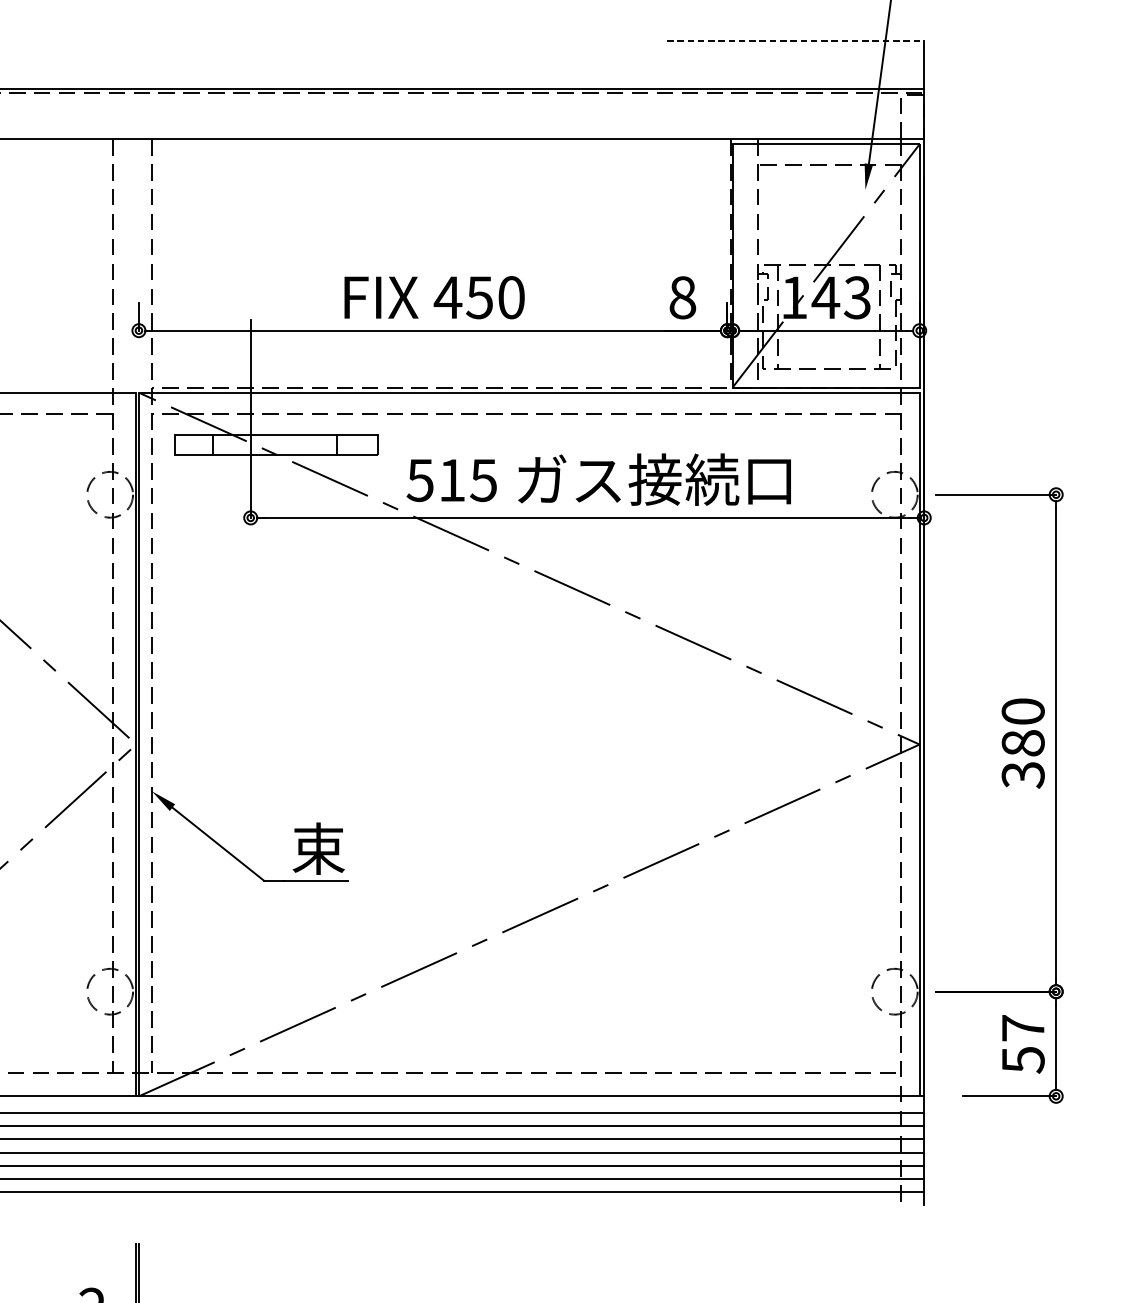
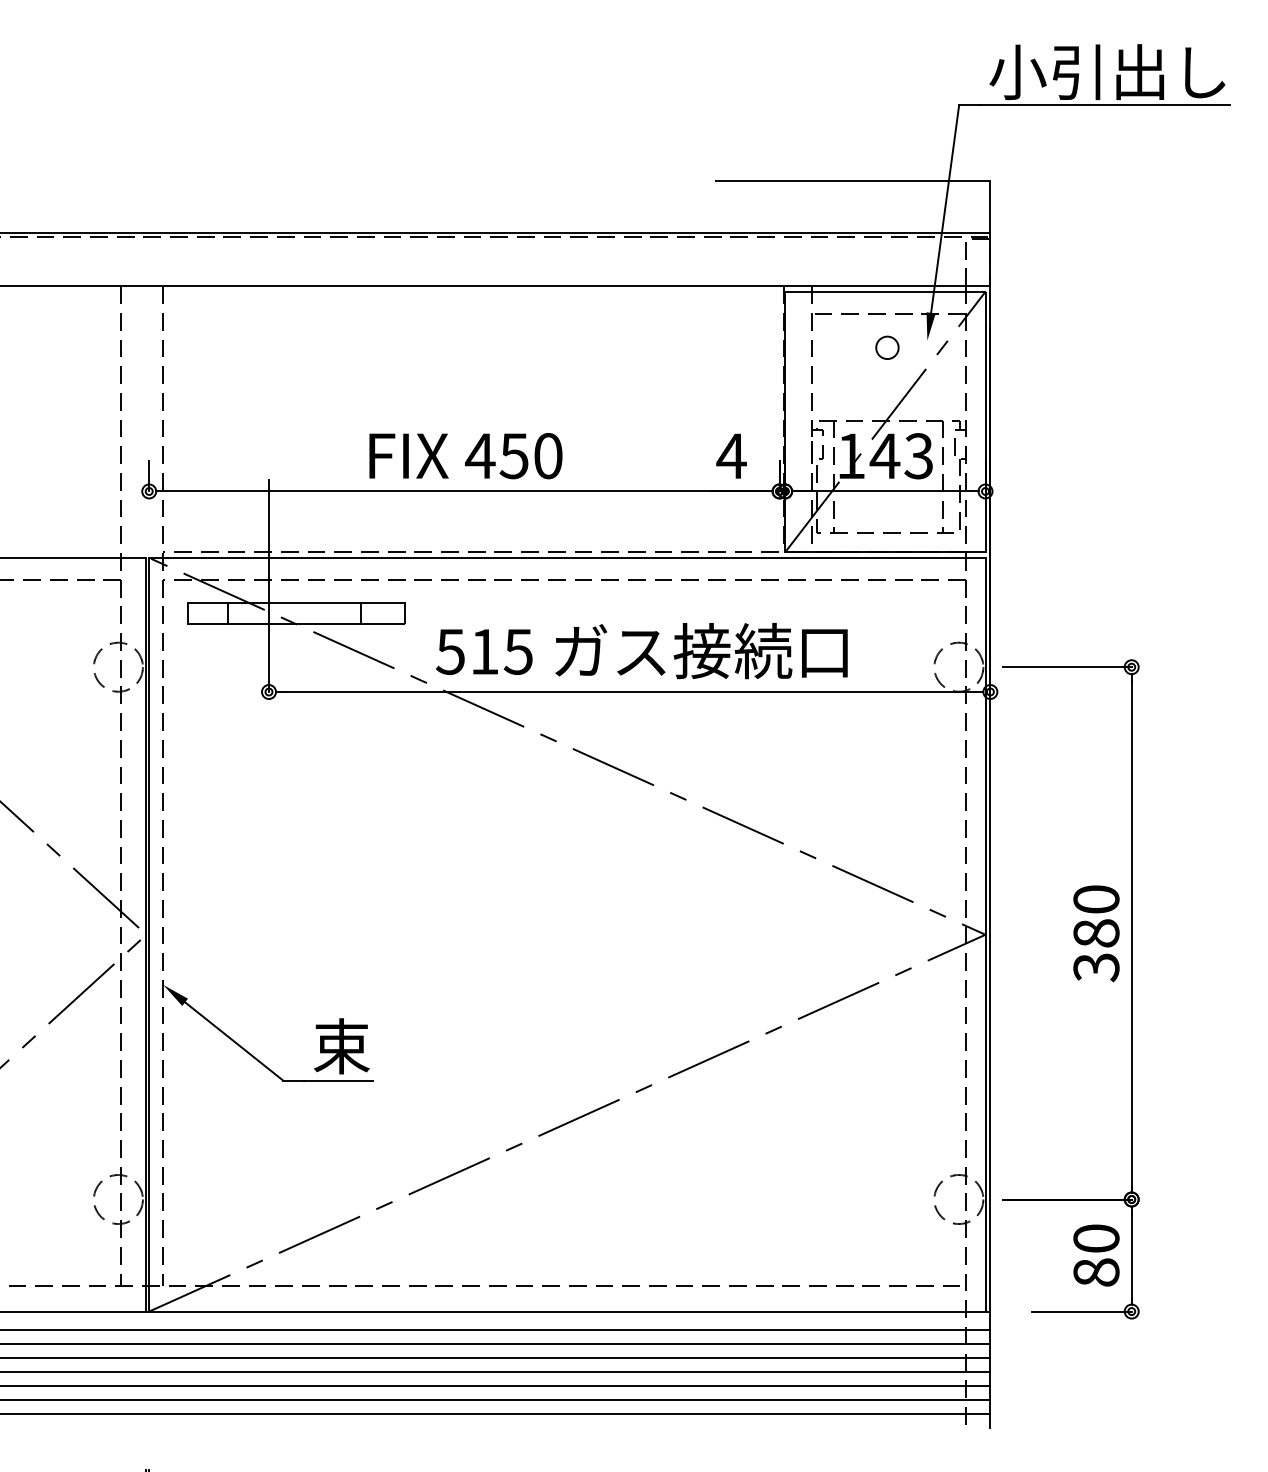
line: (795, 41) -> (852, 181), dashed -> solid
circle: (828, 196) -> (887, 347), added
text: (682, 298) -> (731, 456), 8 -> 4
text: (1023, 1043) -> (1096, 1255), 57 -> 80

